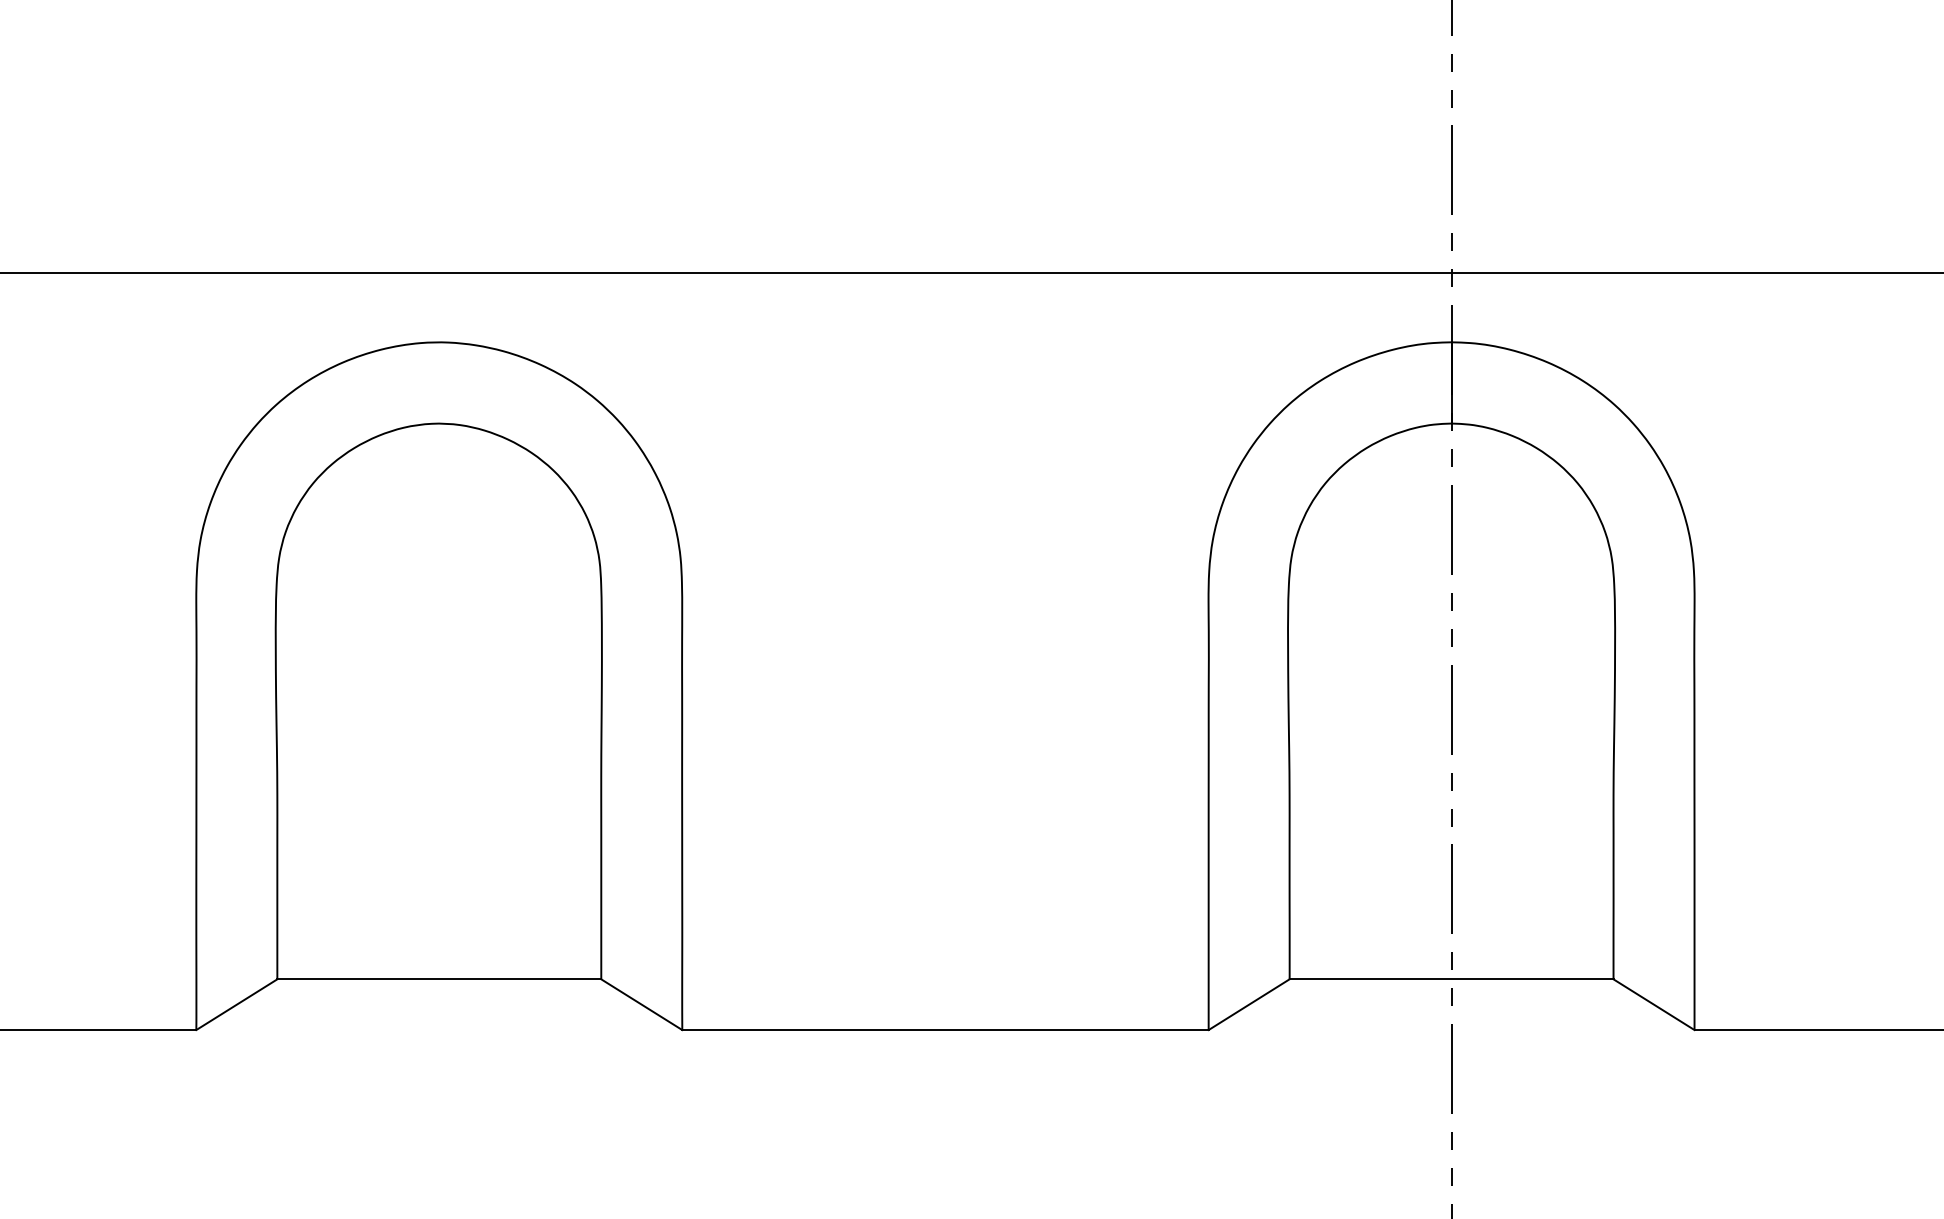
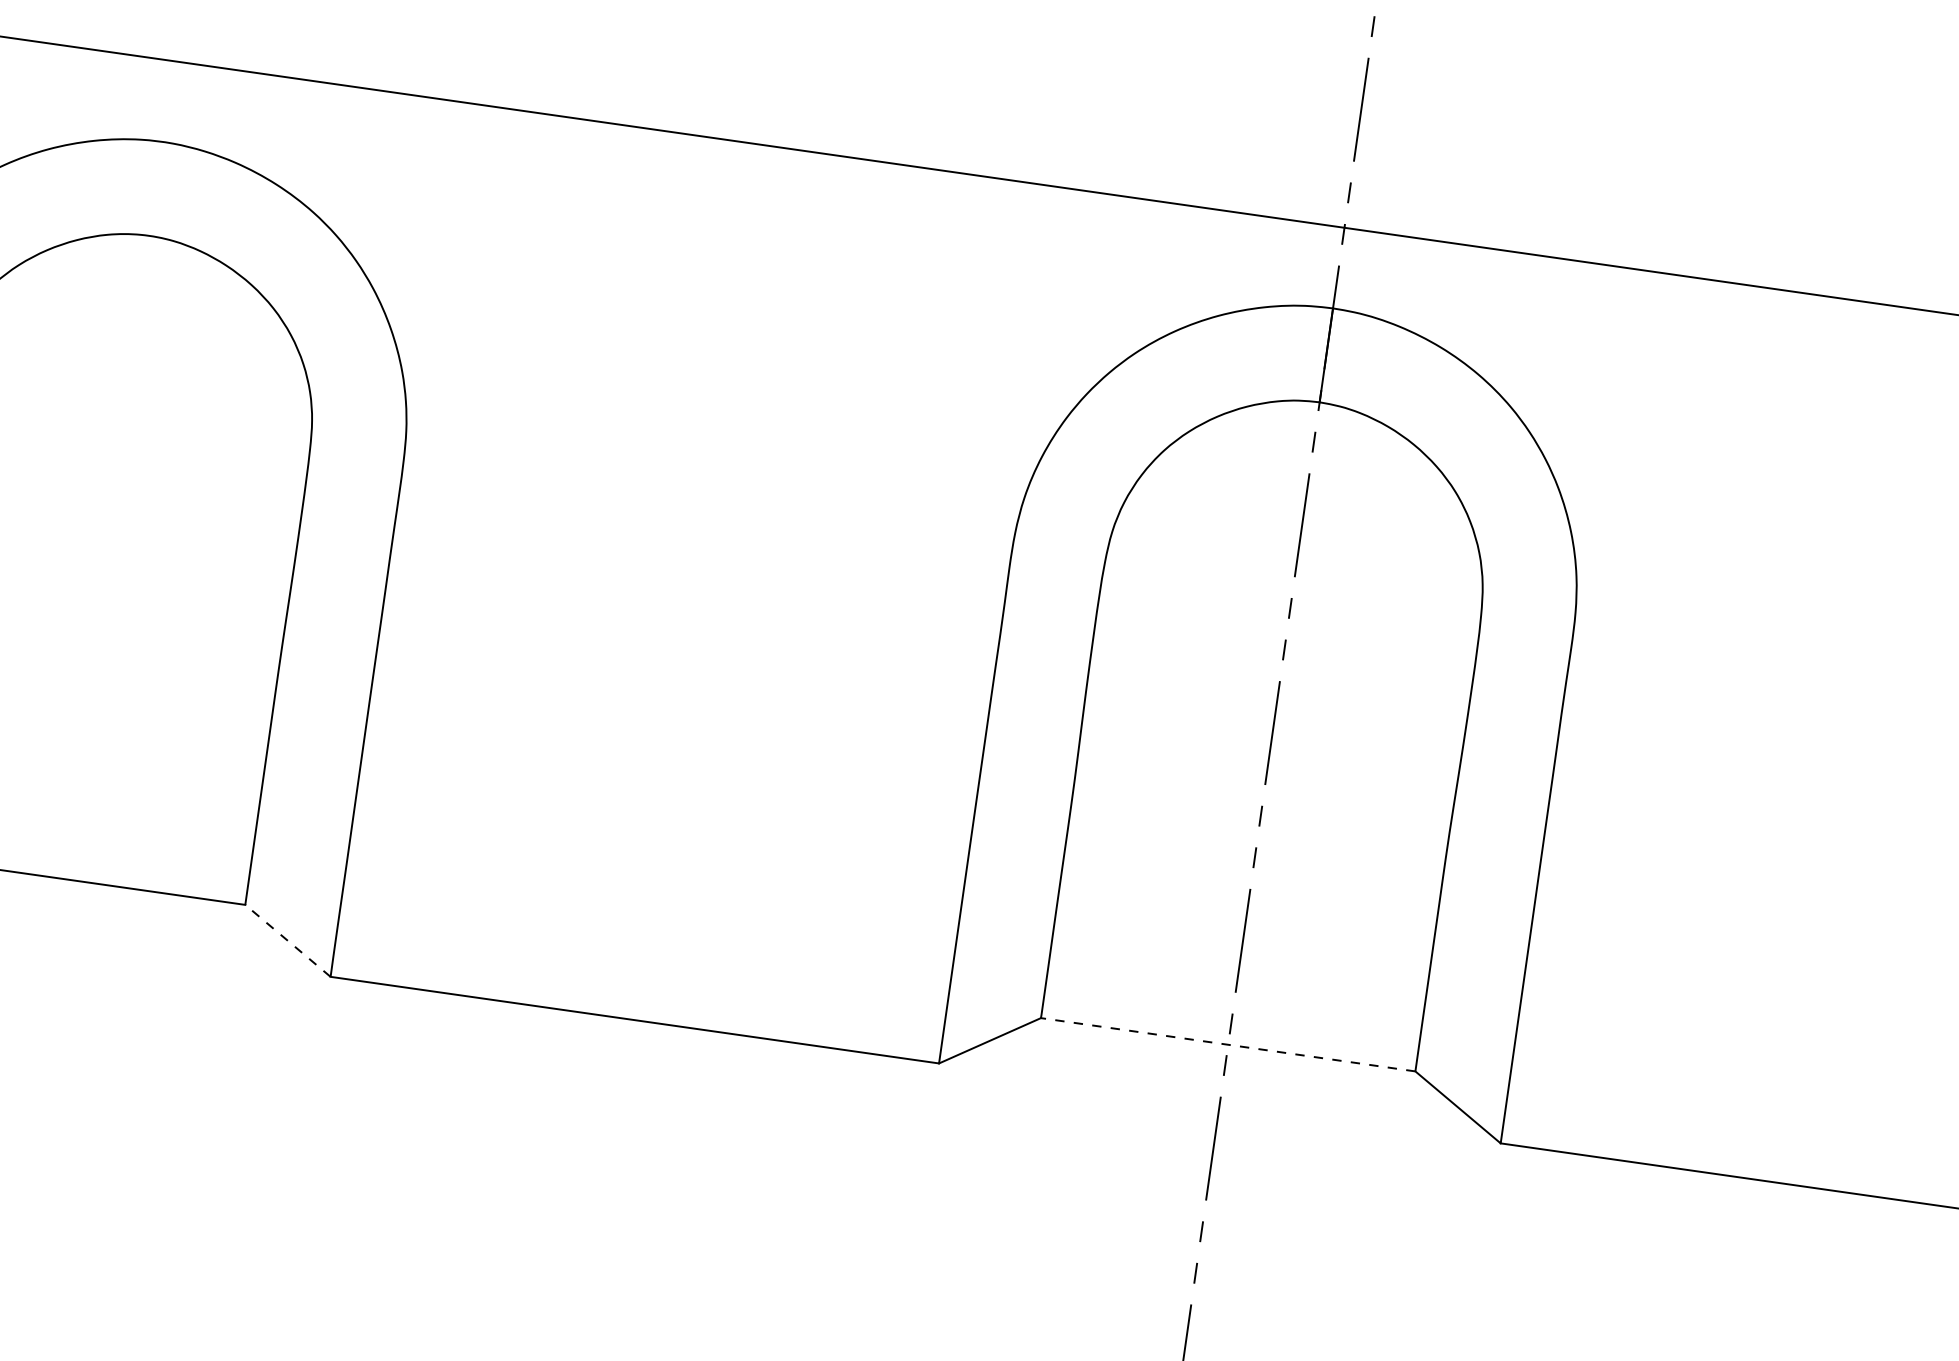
line: (1451, 979) -> (1228, 1044), solid -> dashed
line: (641, 1004) -> (287, 940), solid -> dashed

